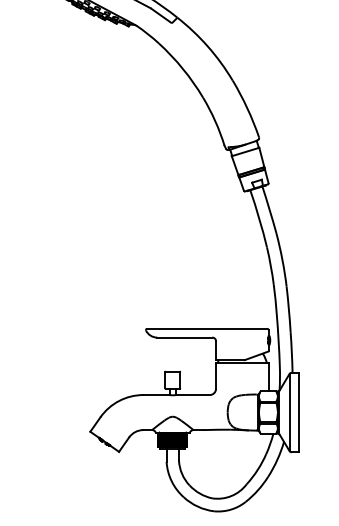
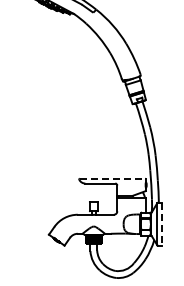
line: (207, 328) -> (112, 178), solid -> dashed
line: (299, 412) -> (162, 224), solid -> dashed

